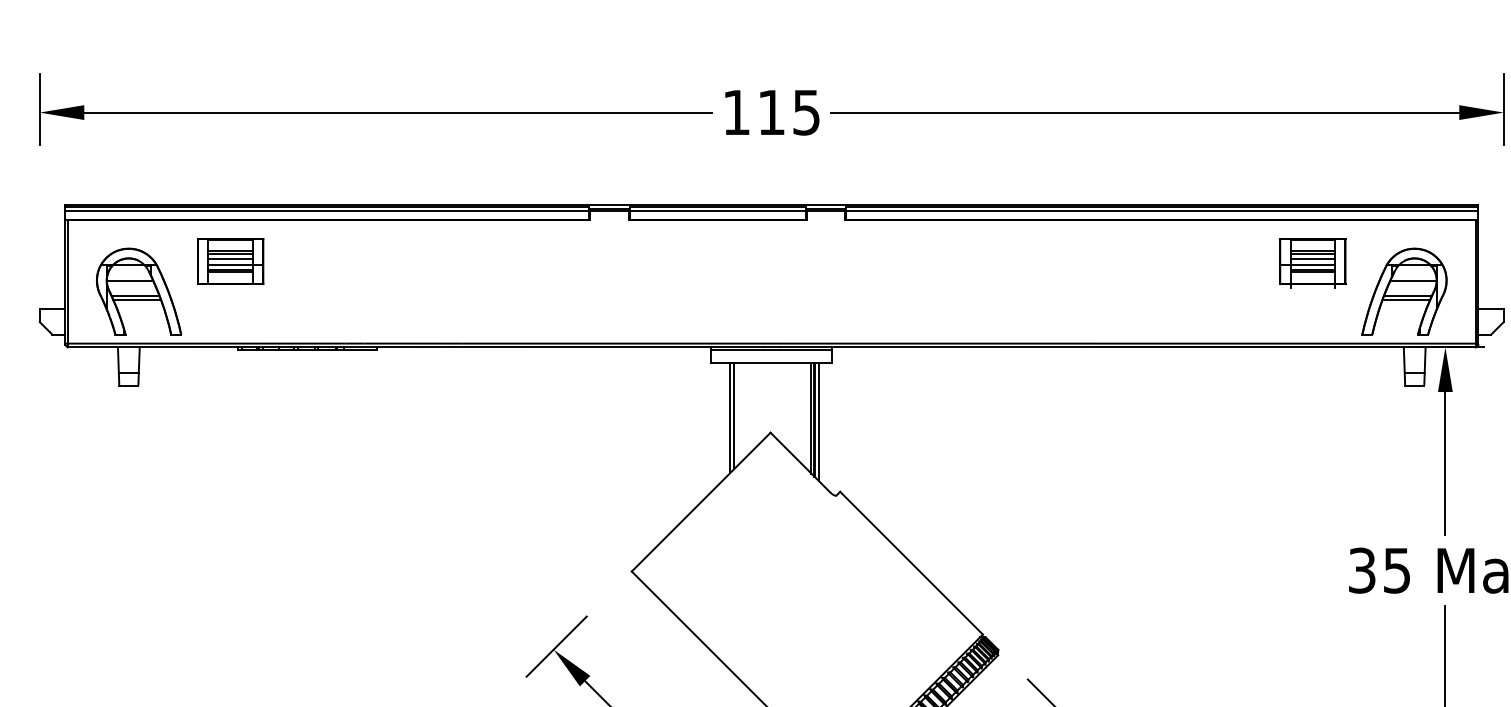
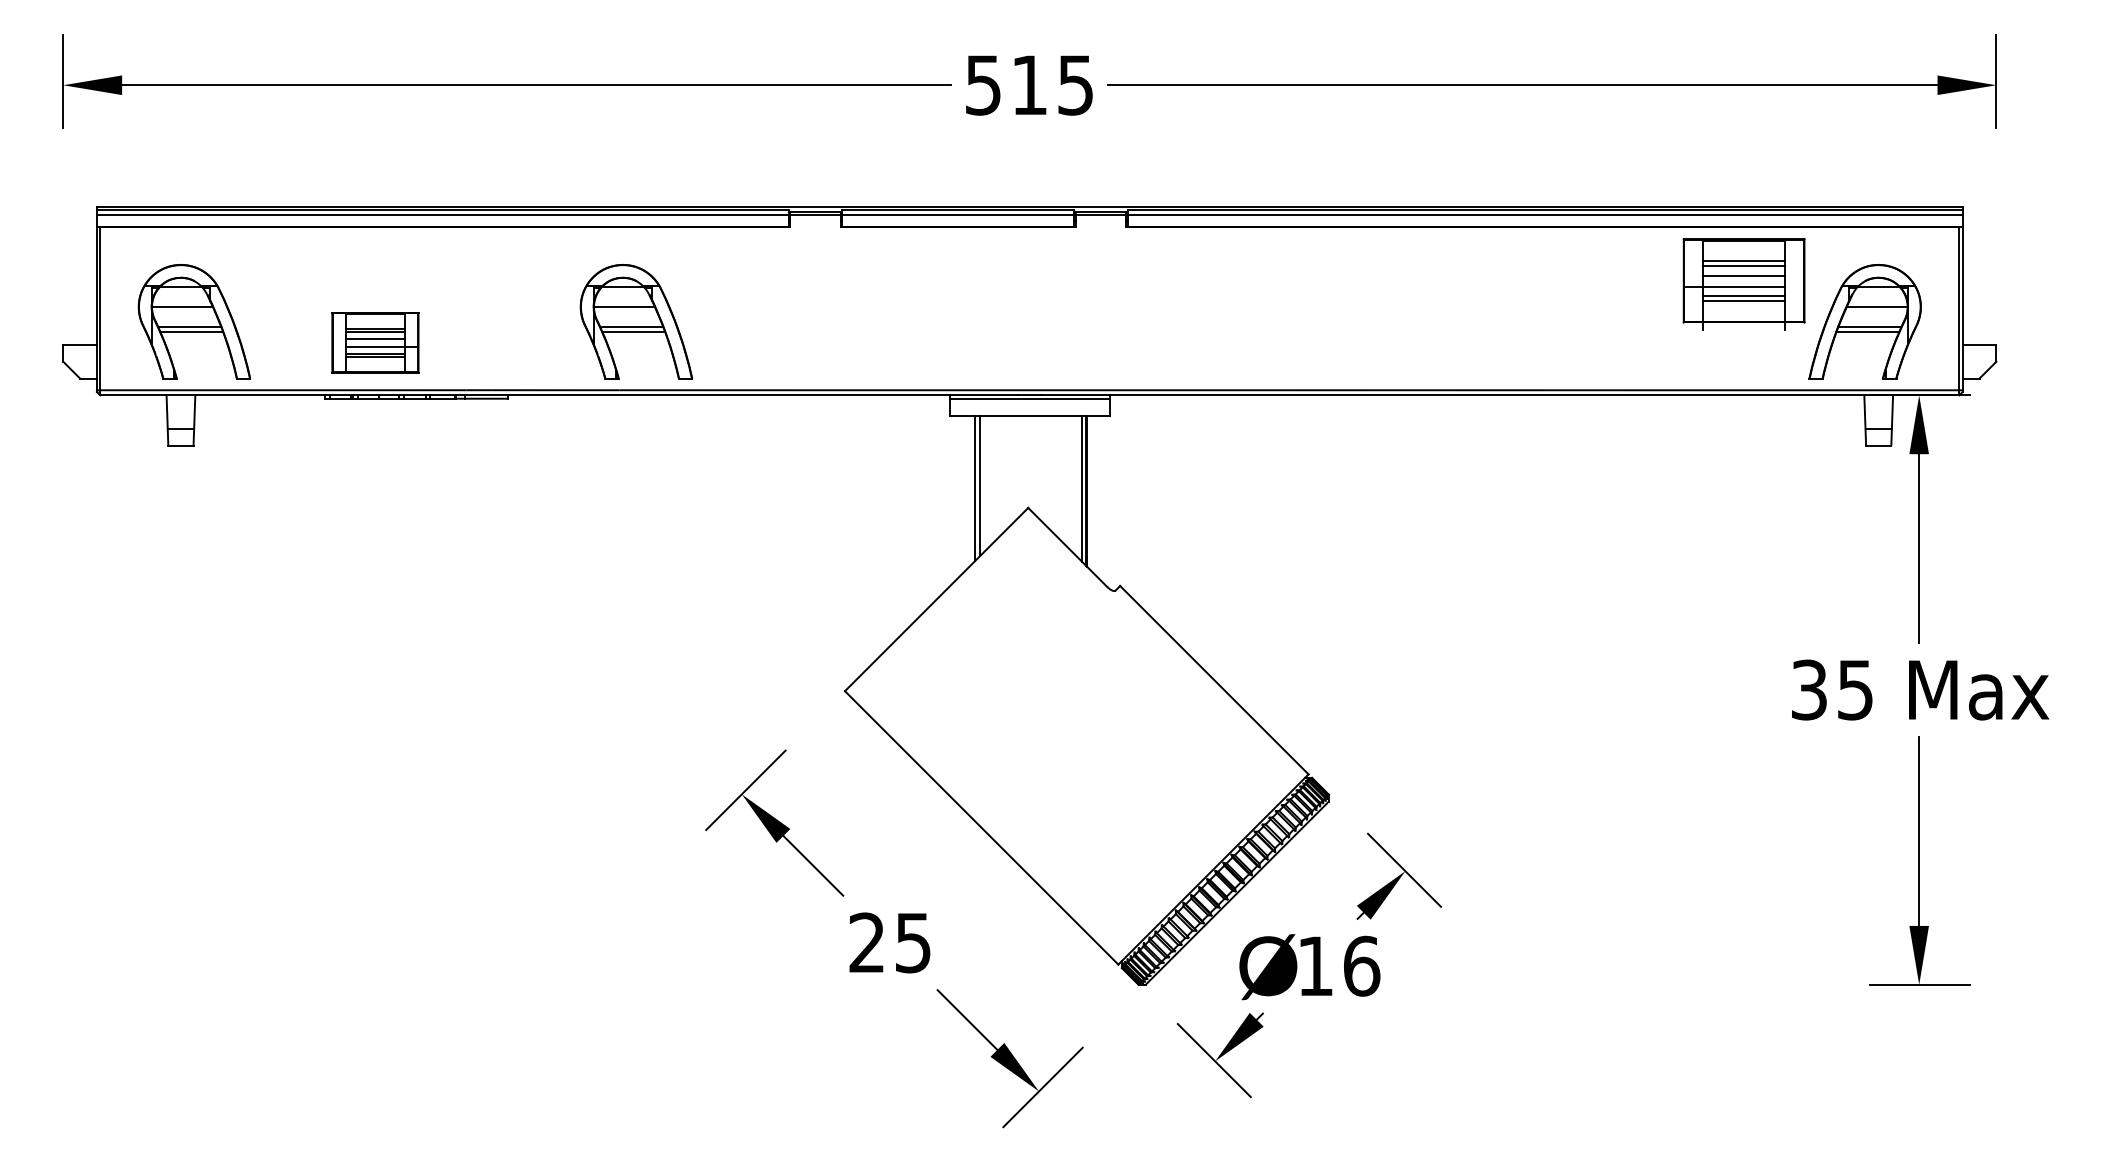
text: (736, 112) -> (983, 85), 115 -> 515
part: (230, 261) -> (375, 342), moved
part: (1313, 263) -> (1744, 284), size x1.4
part: (473, 291) -> (635, 321), added
line: (819, 421) -> (1092, 493), removed

